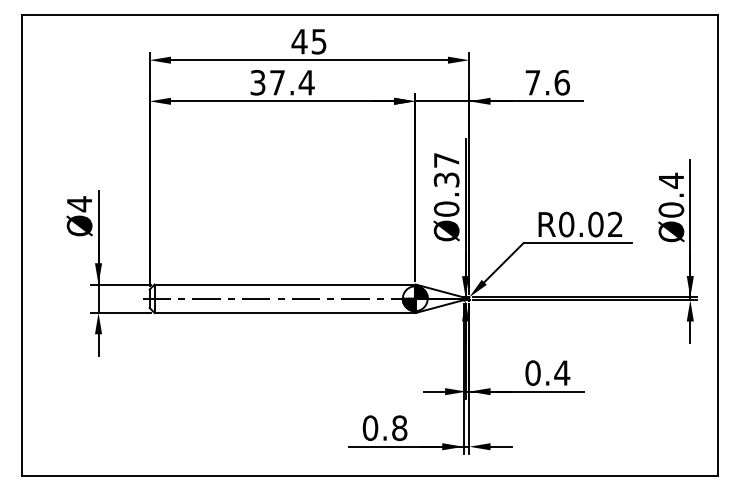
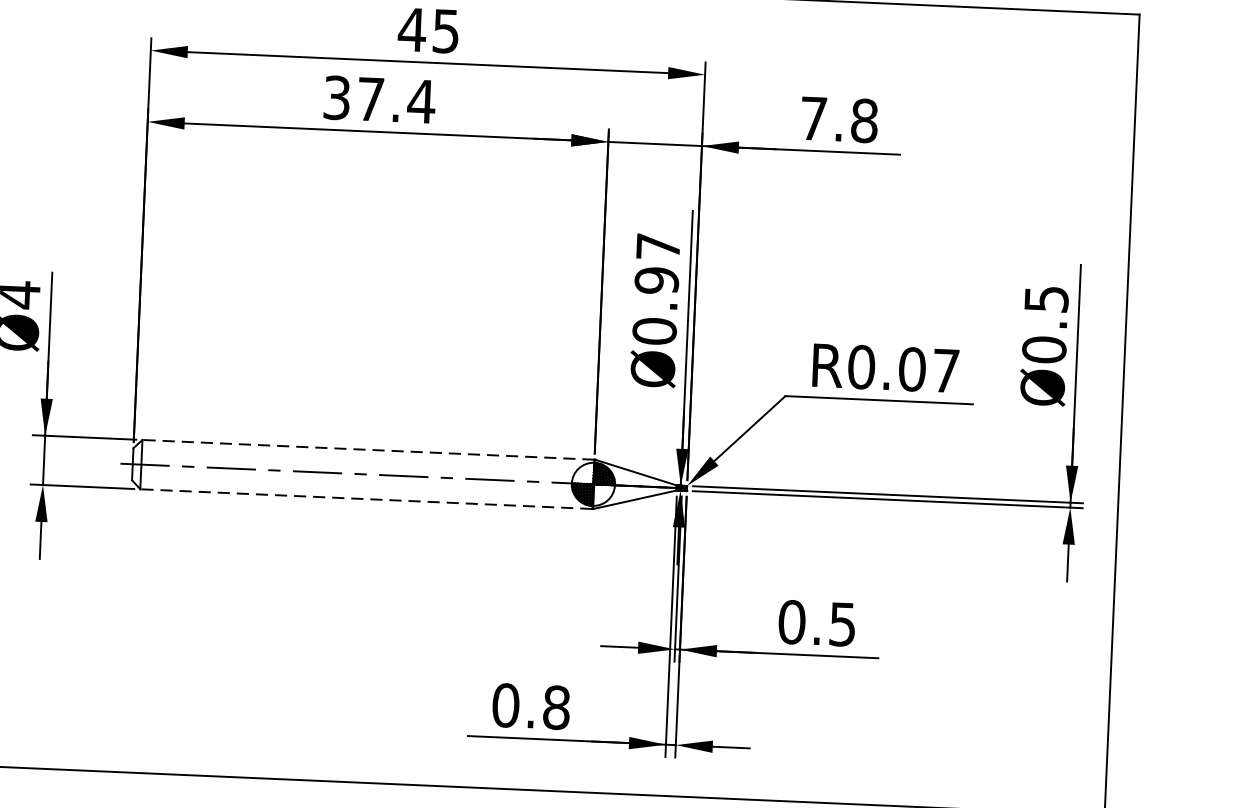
text: (562, 82) -> (865, 120), 7.6 -> 7.8
text: (446, 179) -> (656, 279), Ø0.37 -> Ø0.97
text: (671, 180) -> (1046, 298), Ø0.4 -> Ø0.5
text: (615, 223) -> (946, 369), R0.02 -> R0.07
line: (284, 284) -> (367, 449), solid -> dashed
line: (284, 312) -> (365, 498), solid -> dashed
text: (562, 372) -> (843, 623), 0.4 -> 0.5

